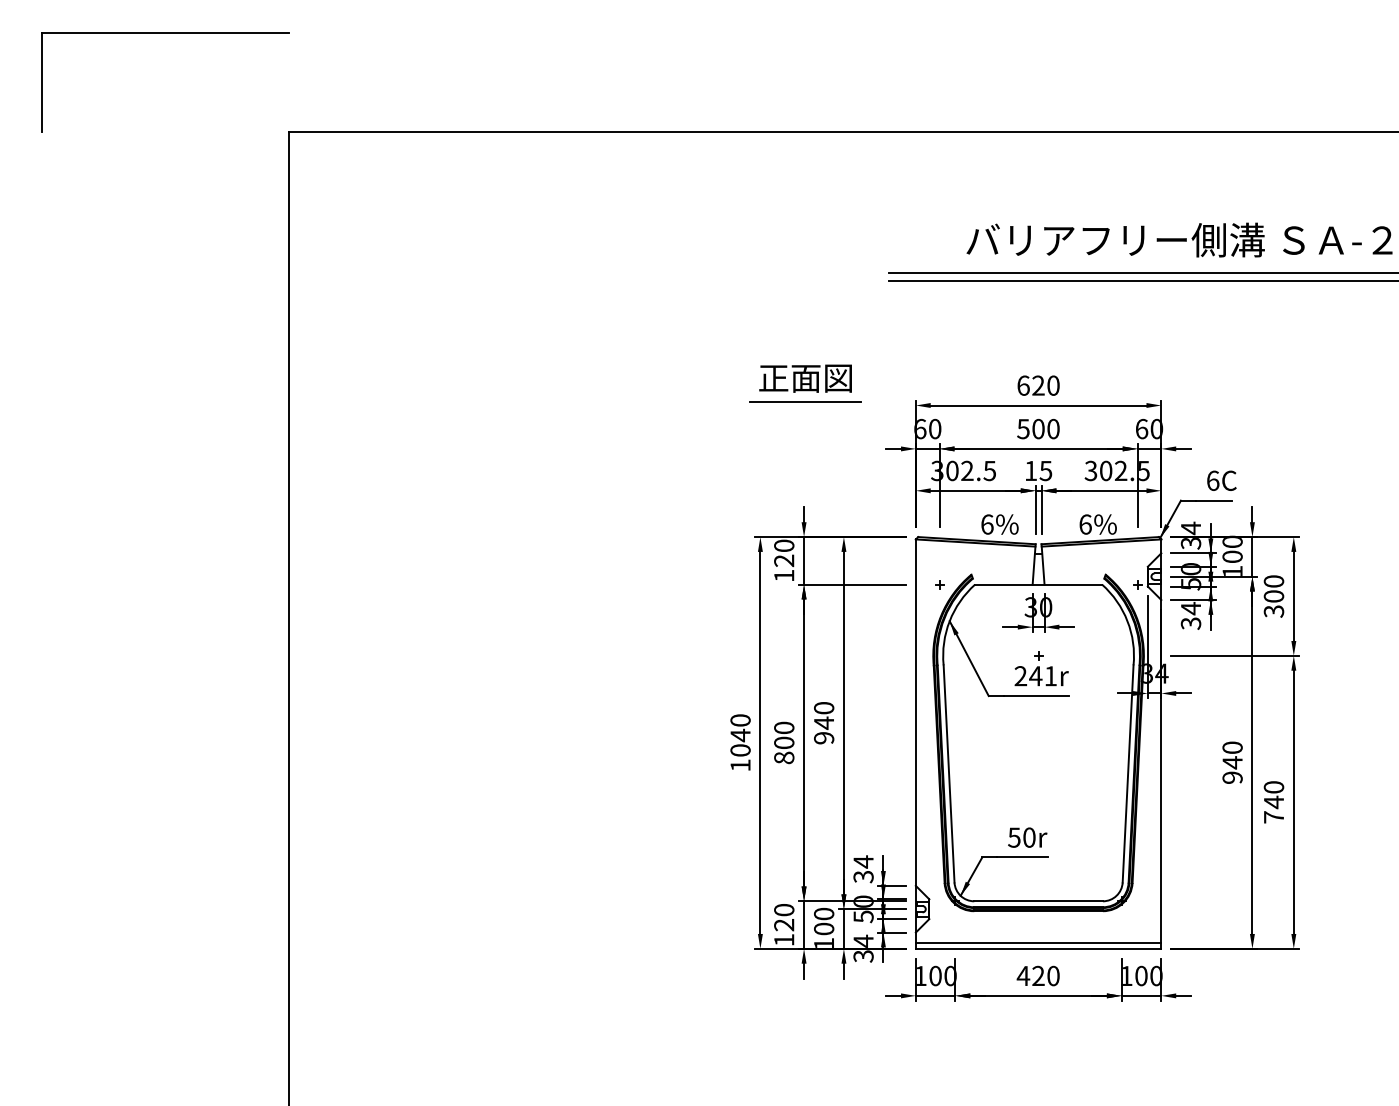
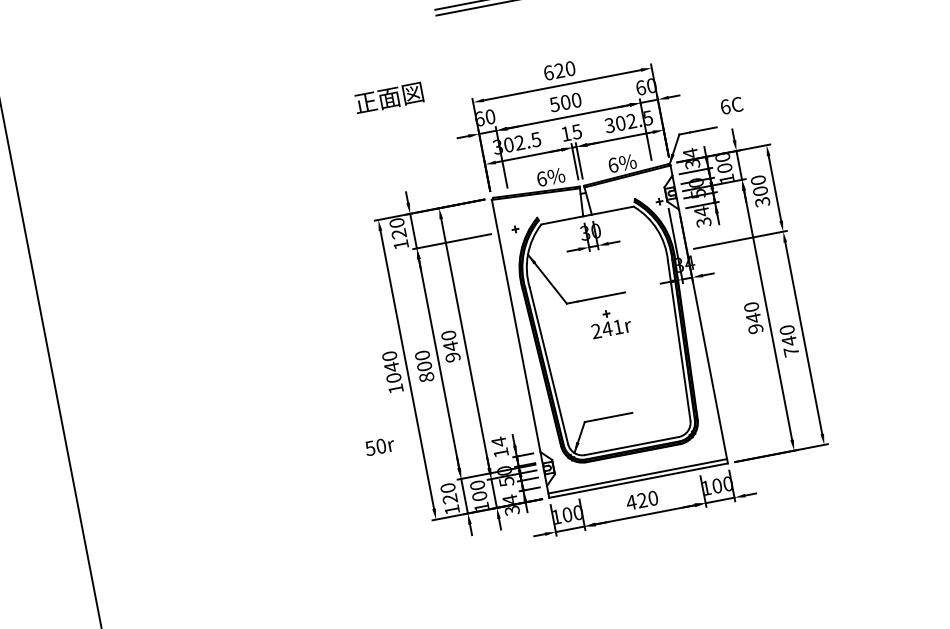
line: (804, 401) -> (391, 115), removed
text: (1221, 480) -> (731, 105), moved
part: (1041, 668) -> (610, 322), moved
text: (1027, 837) -> (379, 446), moved
text: (863, 877) -> (501, 453), 34 -> 14

